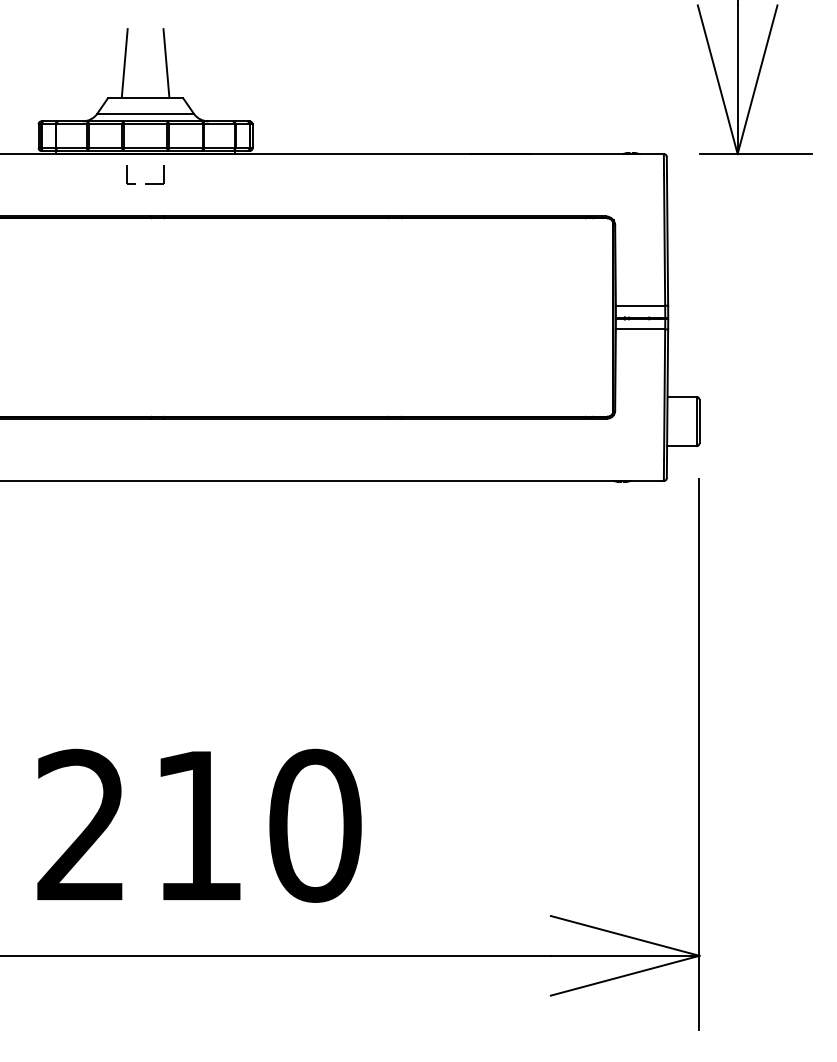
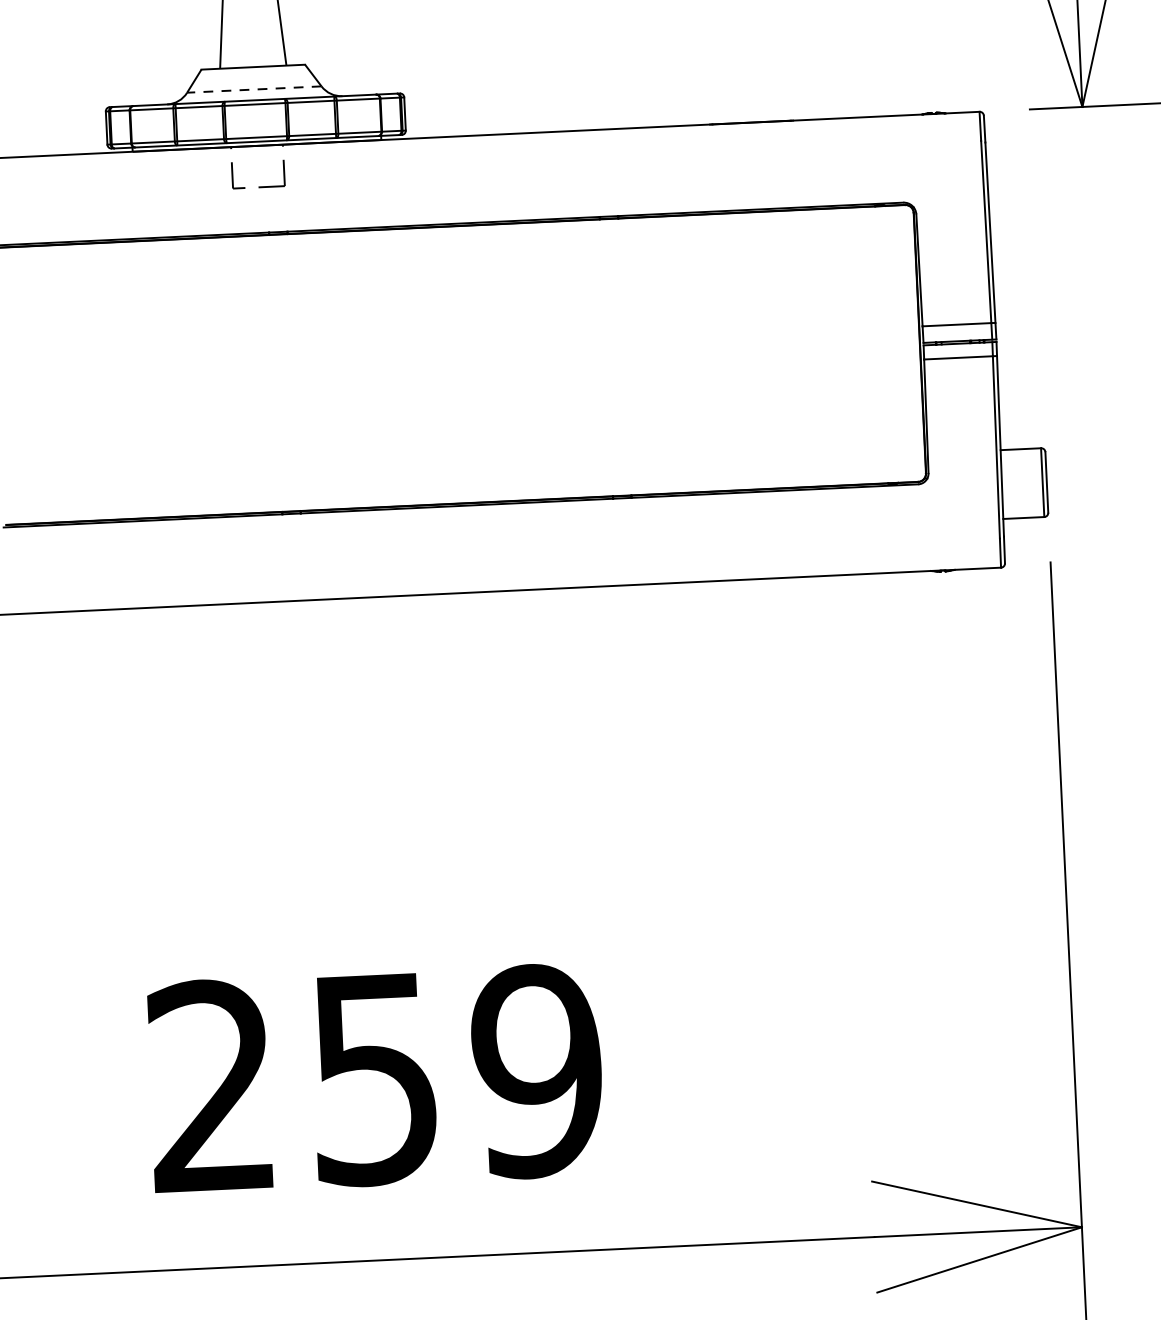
line: (145, 113) -> (254, 89), solid -> dashed
text: (257, 825) -> (457, 1074), 210 -> 259

